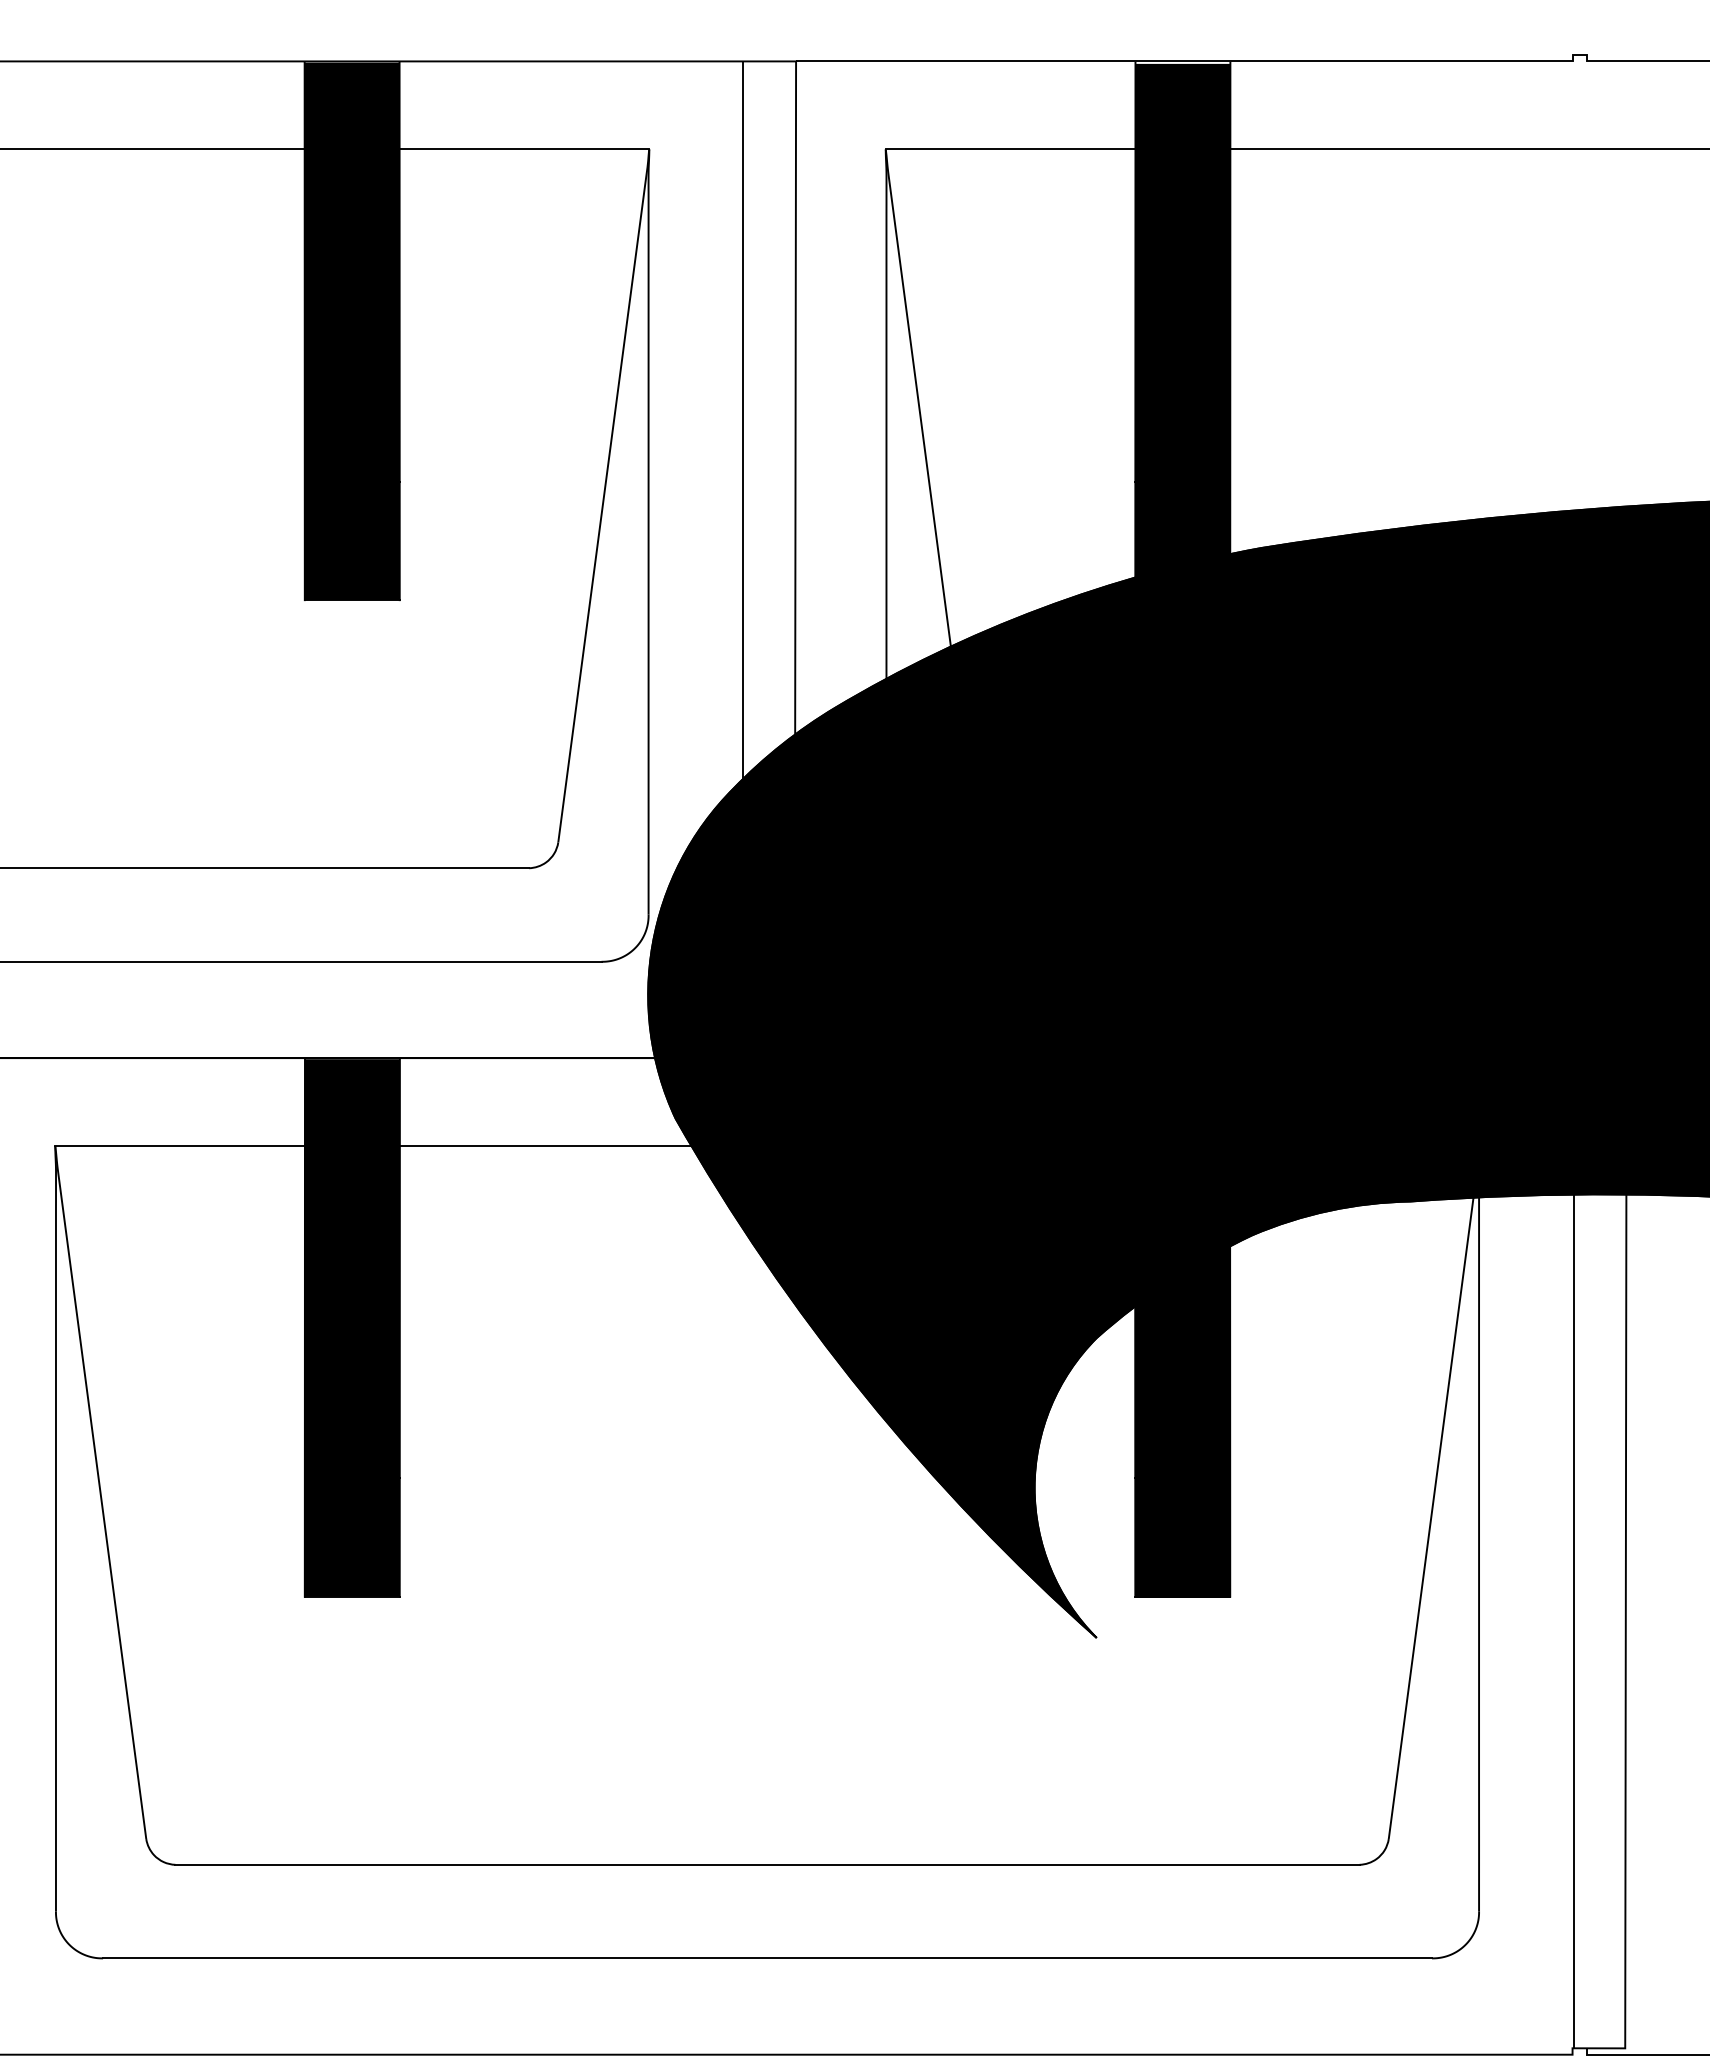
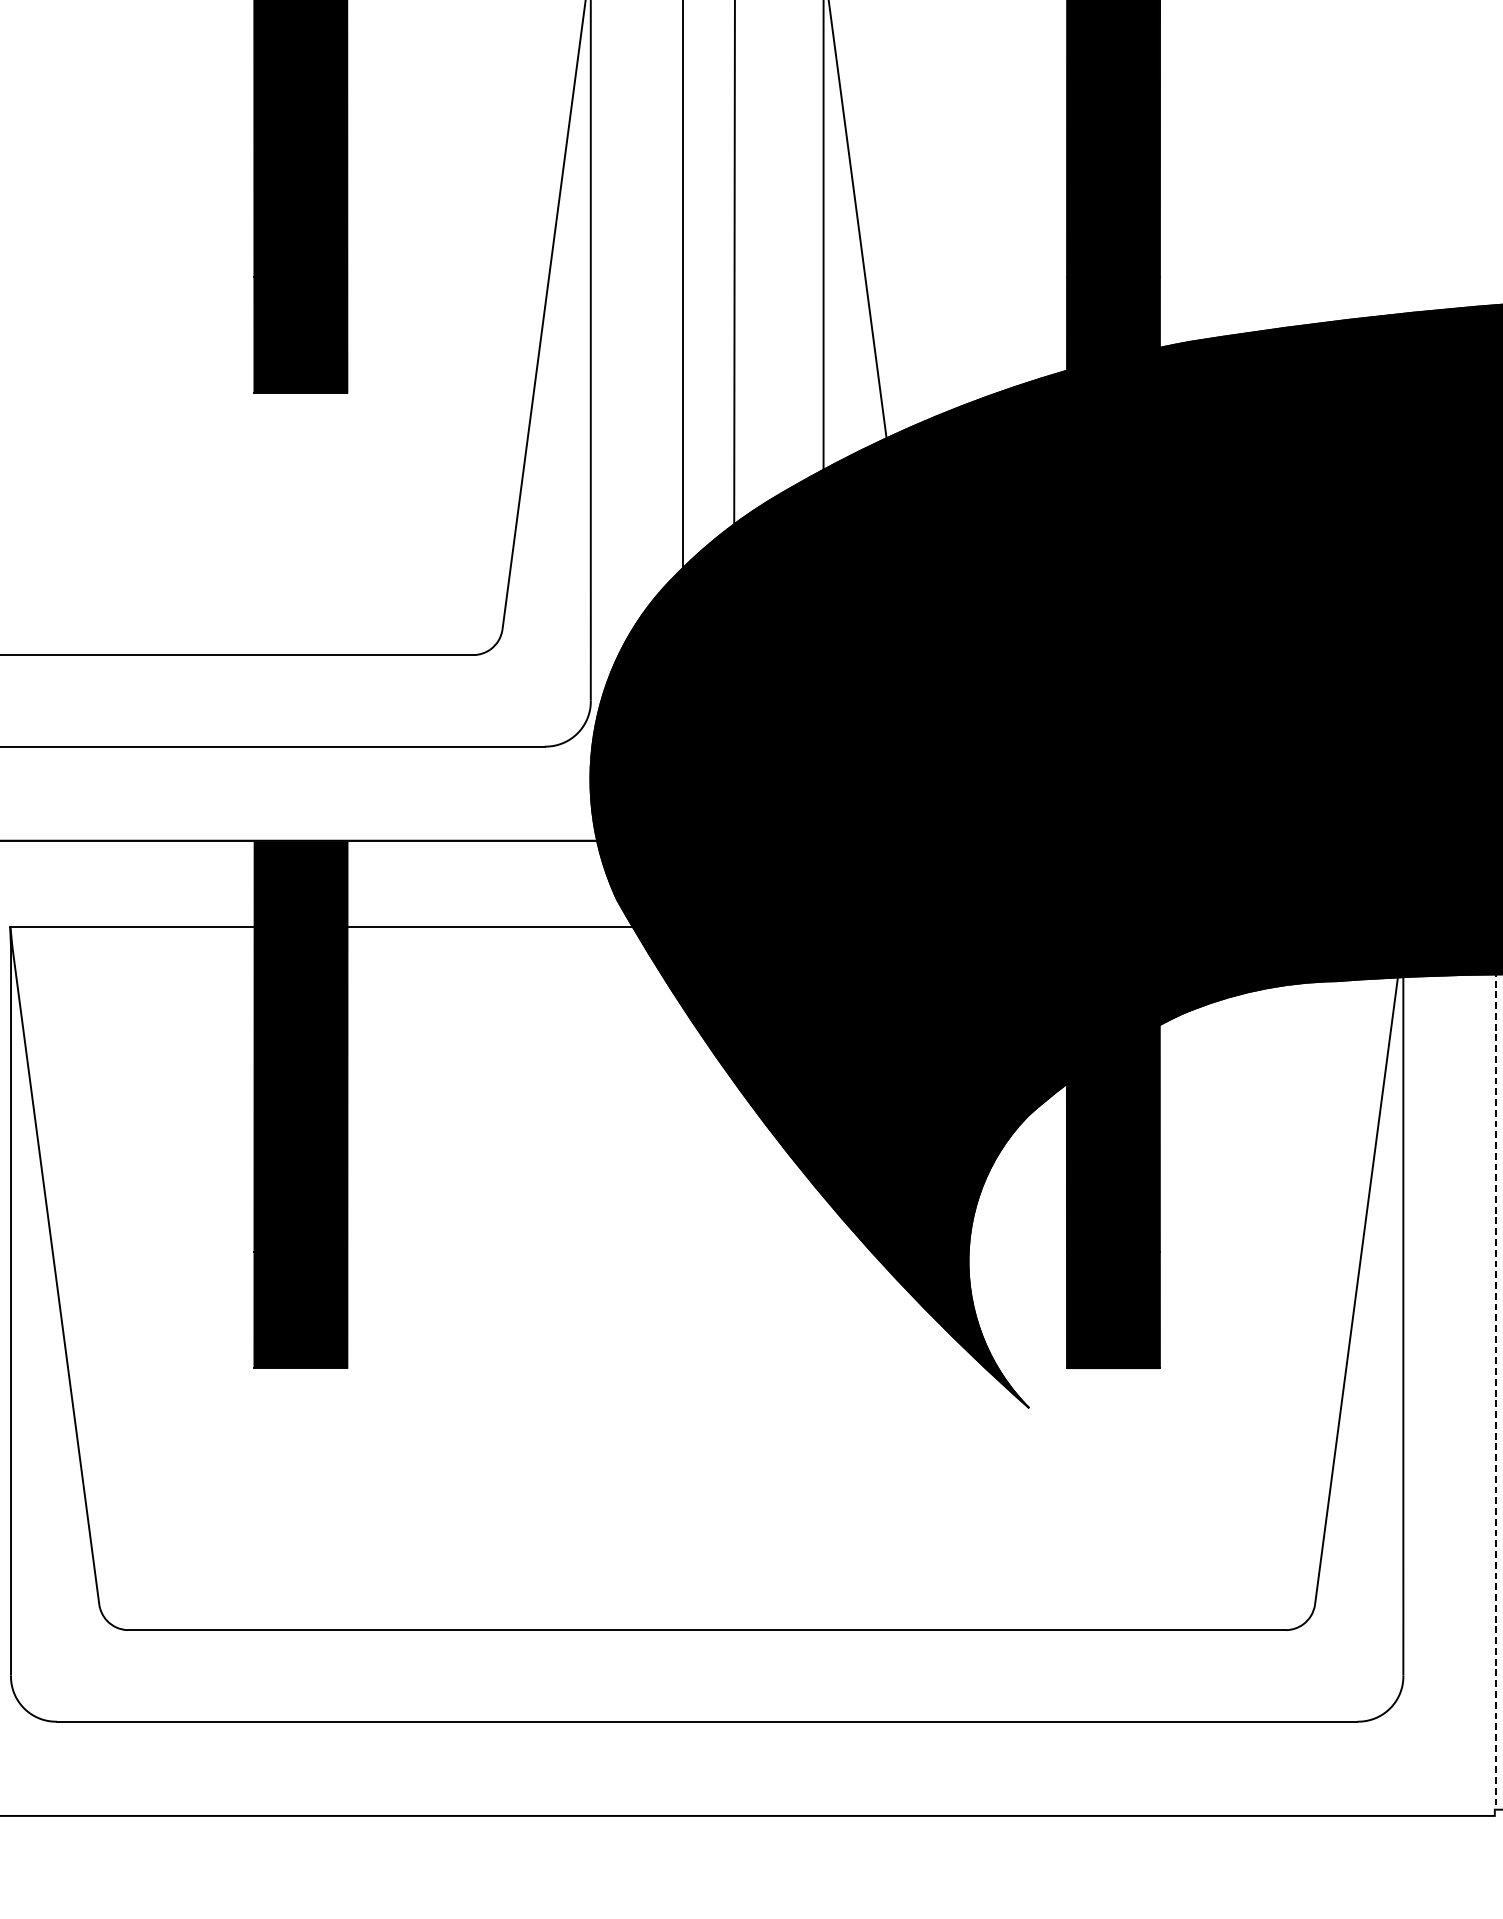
line: (1573, 1553) -> (1495, 1325), solid -> dashed

